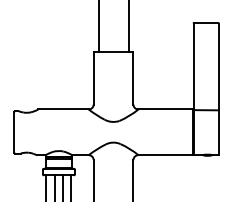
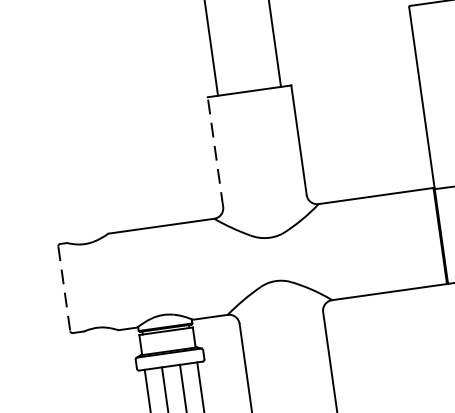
line: (93, 77) -> (214, 150), solid -> dashed
line: (14, 132) -> (64, 289), solid -> dashed

